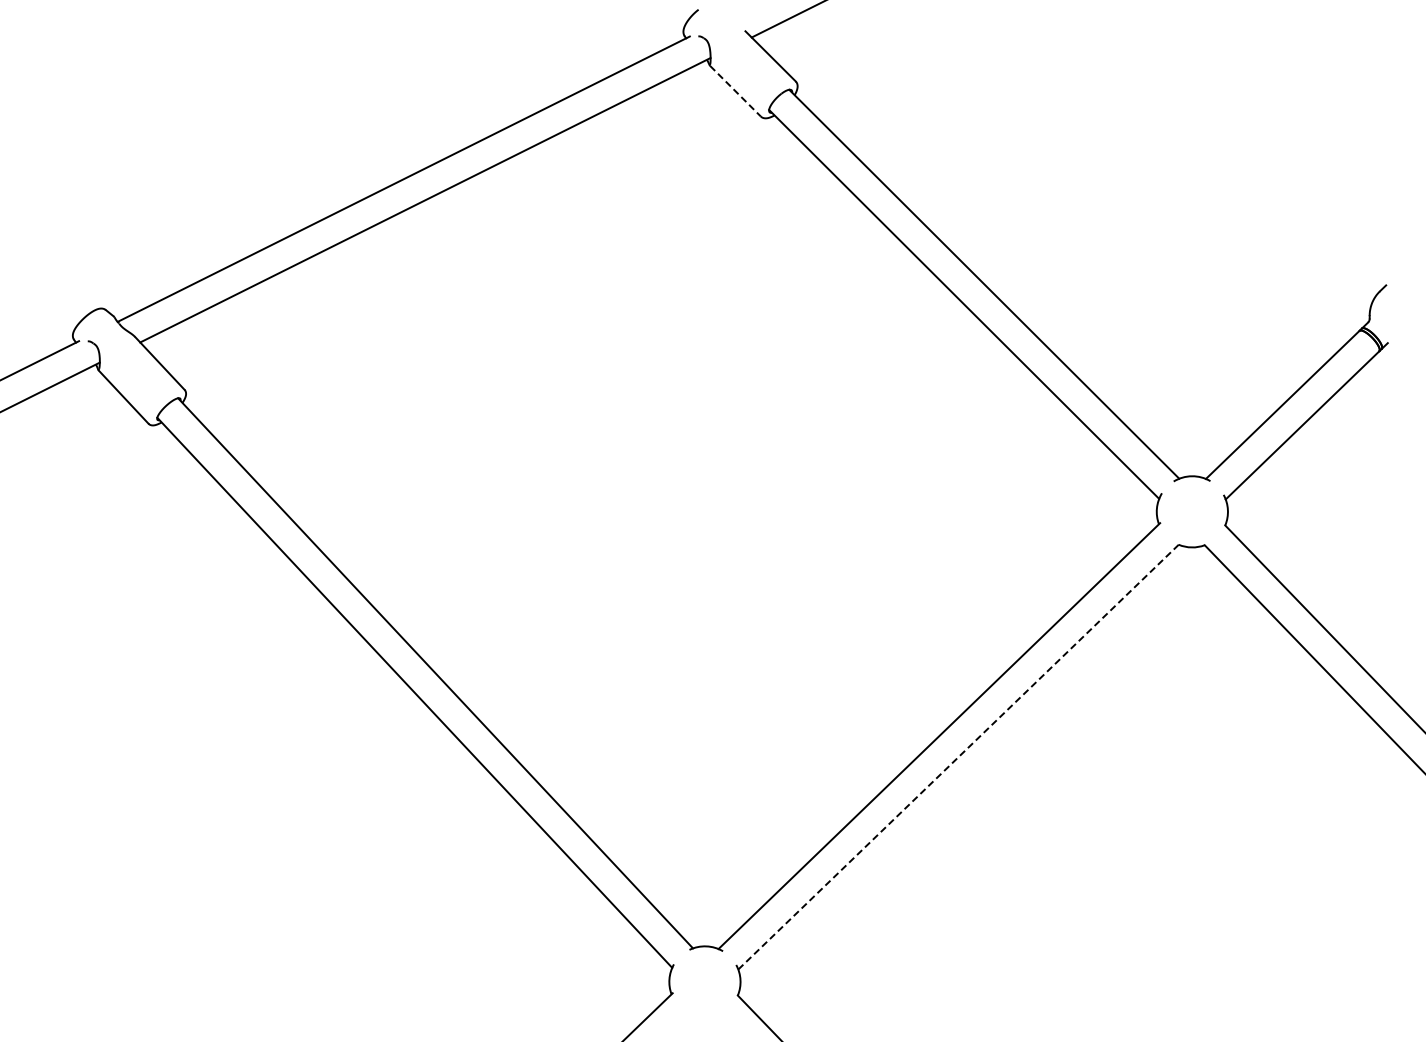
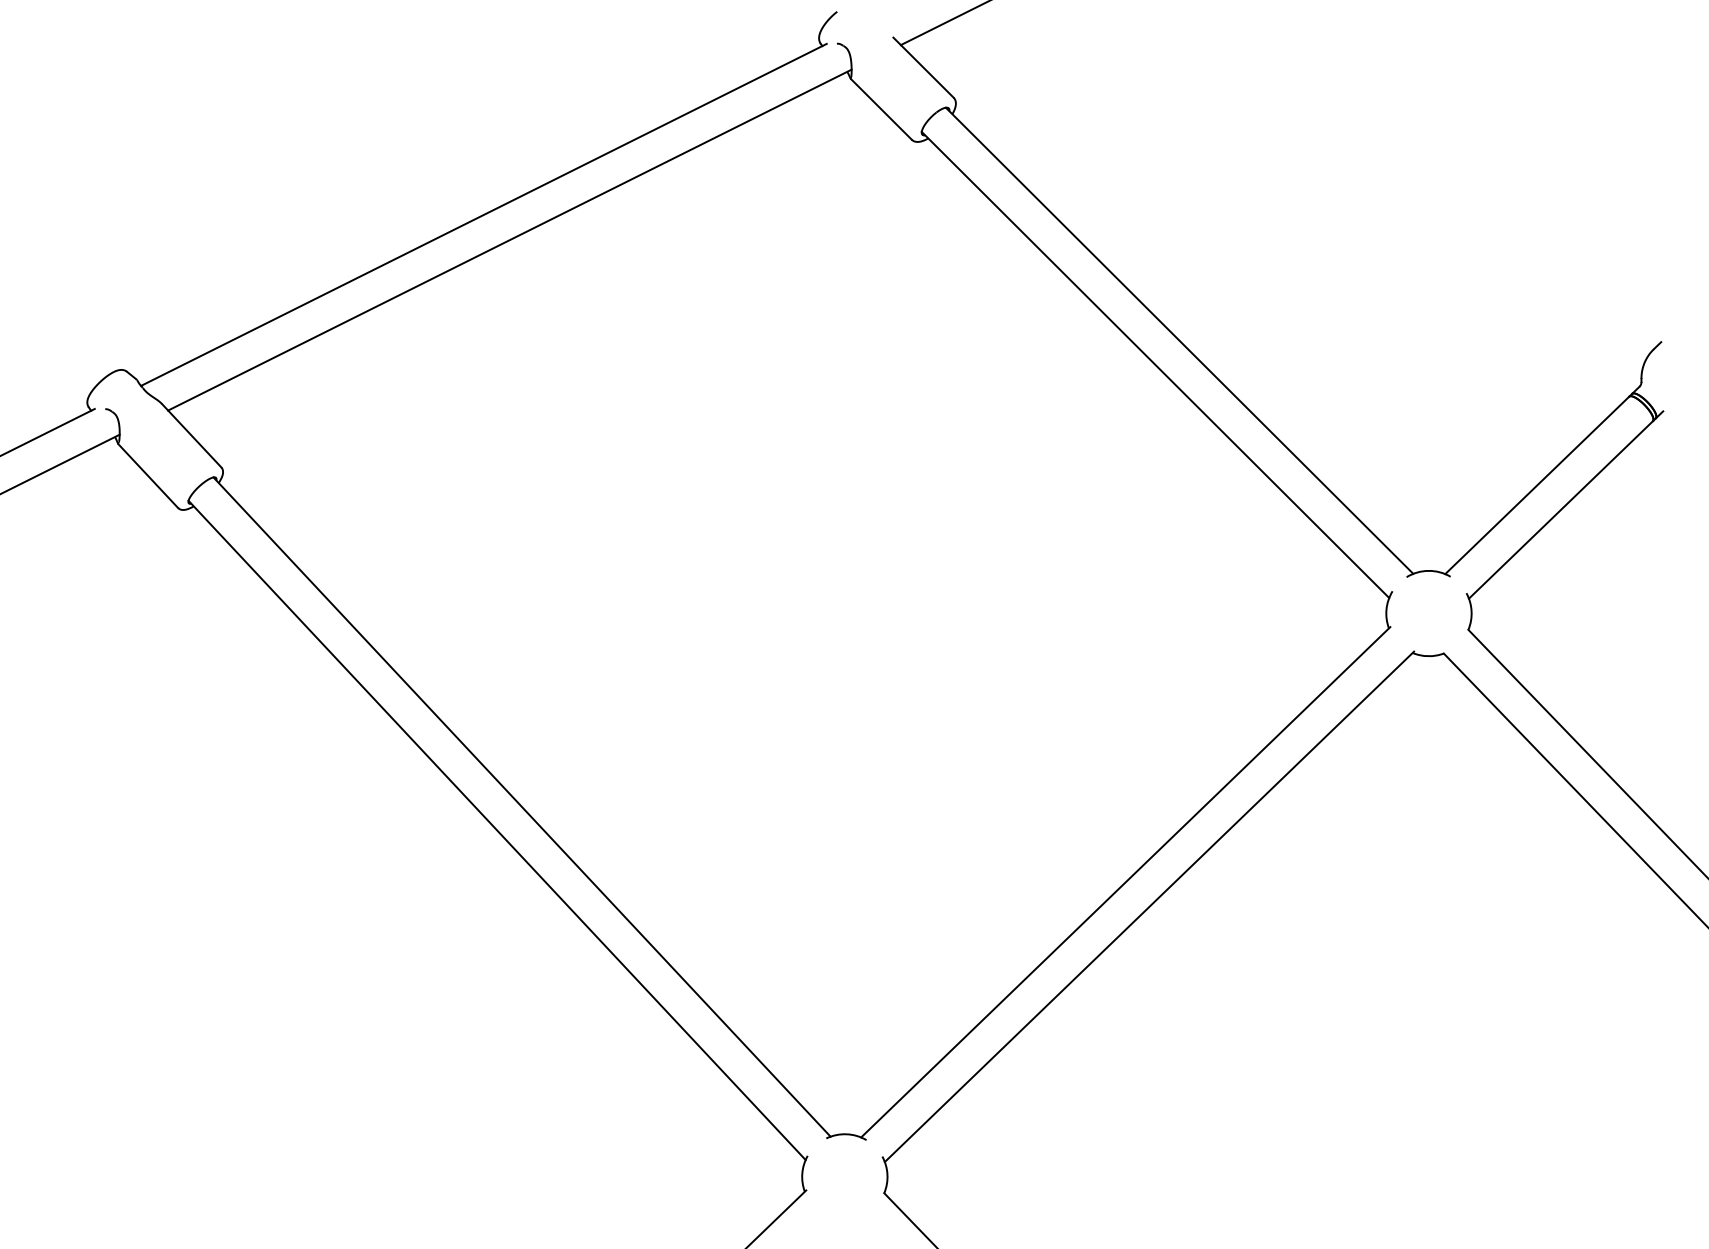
line: (735, 91) -> (881, 109), dashed -> solid
line: (959, 756) -> (1149, 906), dashed -> solid

